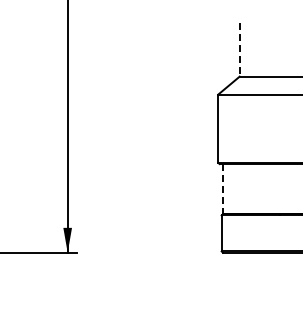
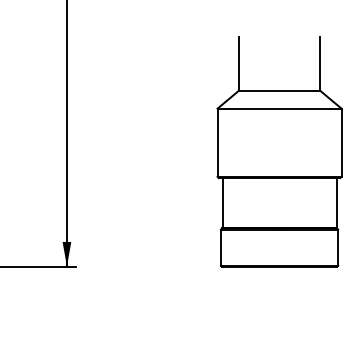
line: (239, 50) -> (238, 64), dashed -> solid
line: (223, 188) -> (222, 202), dashed -> solid

